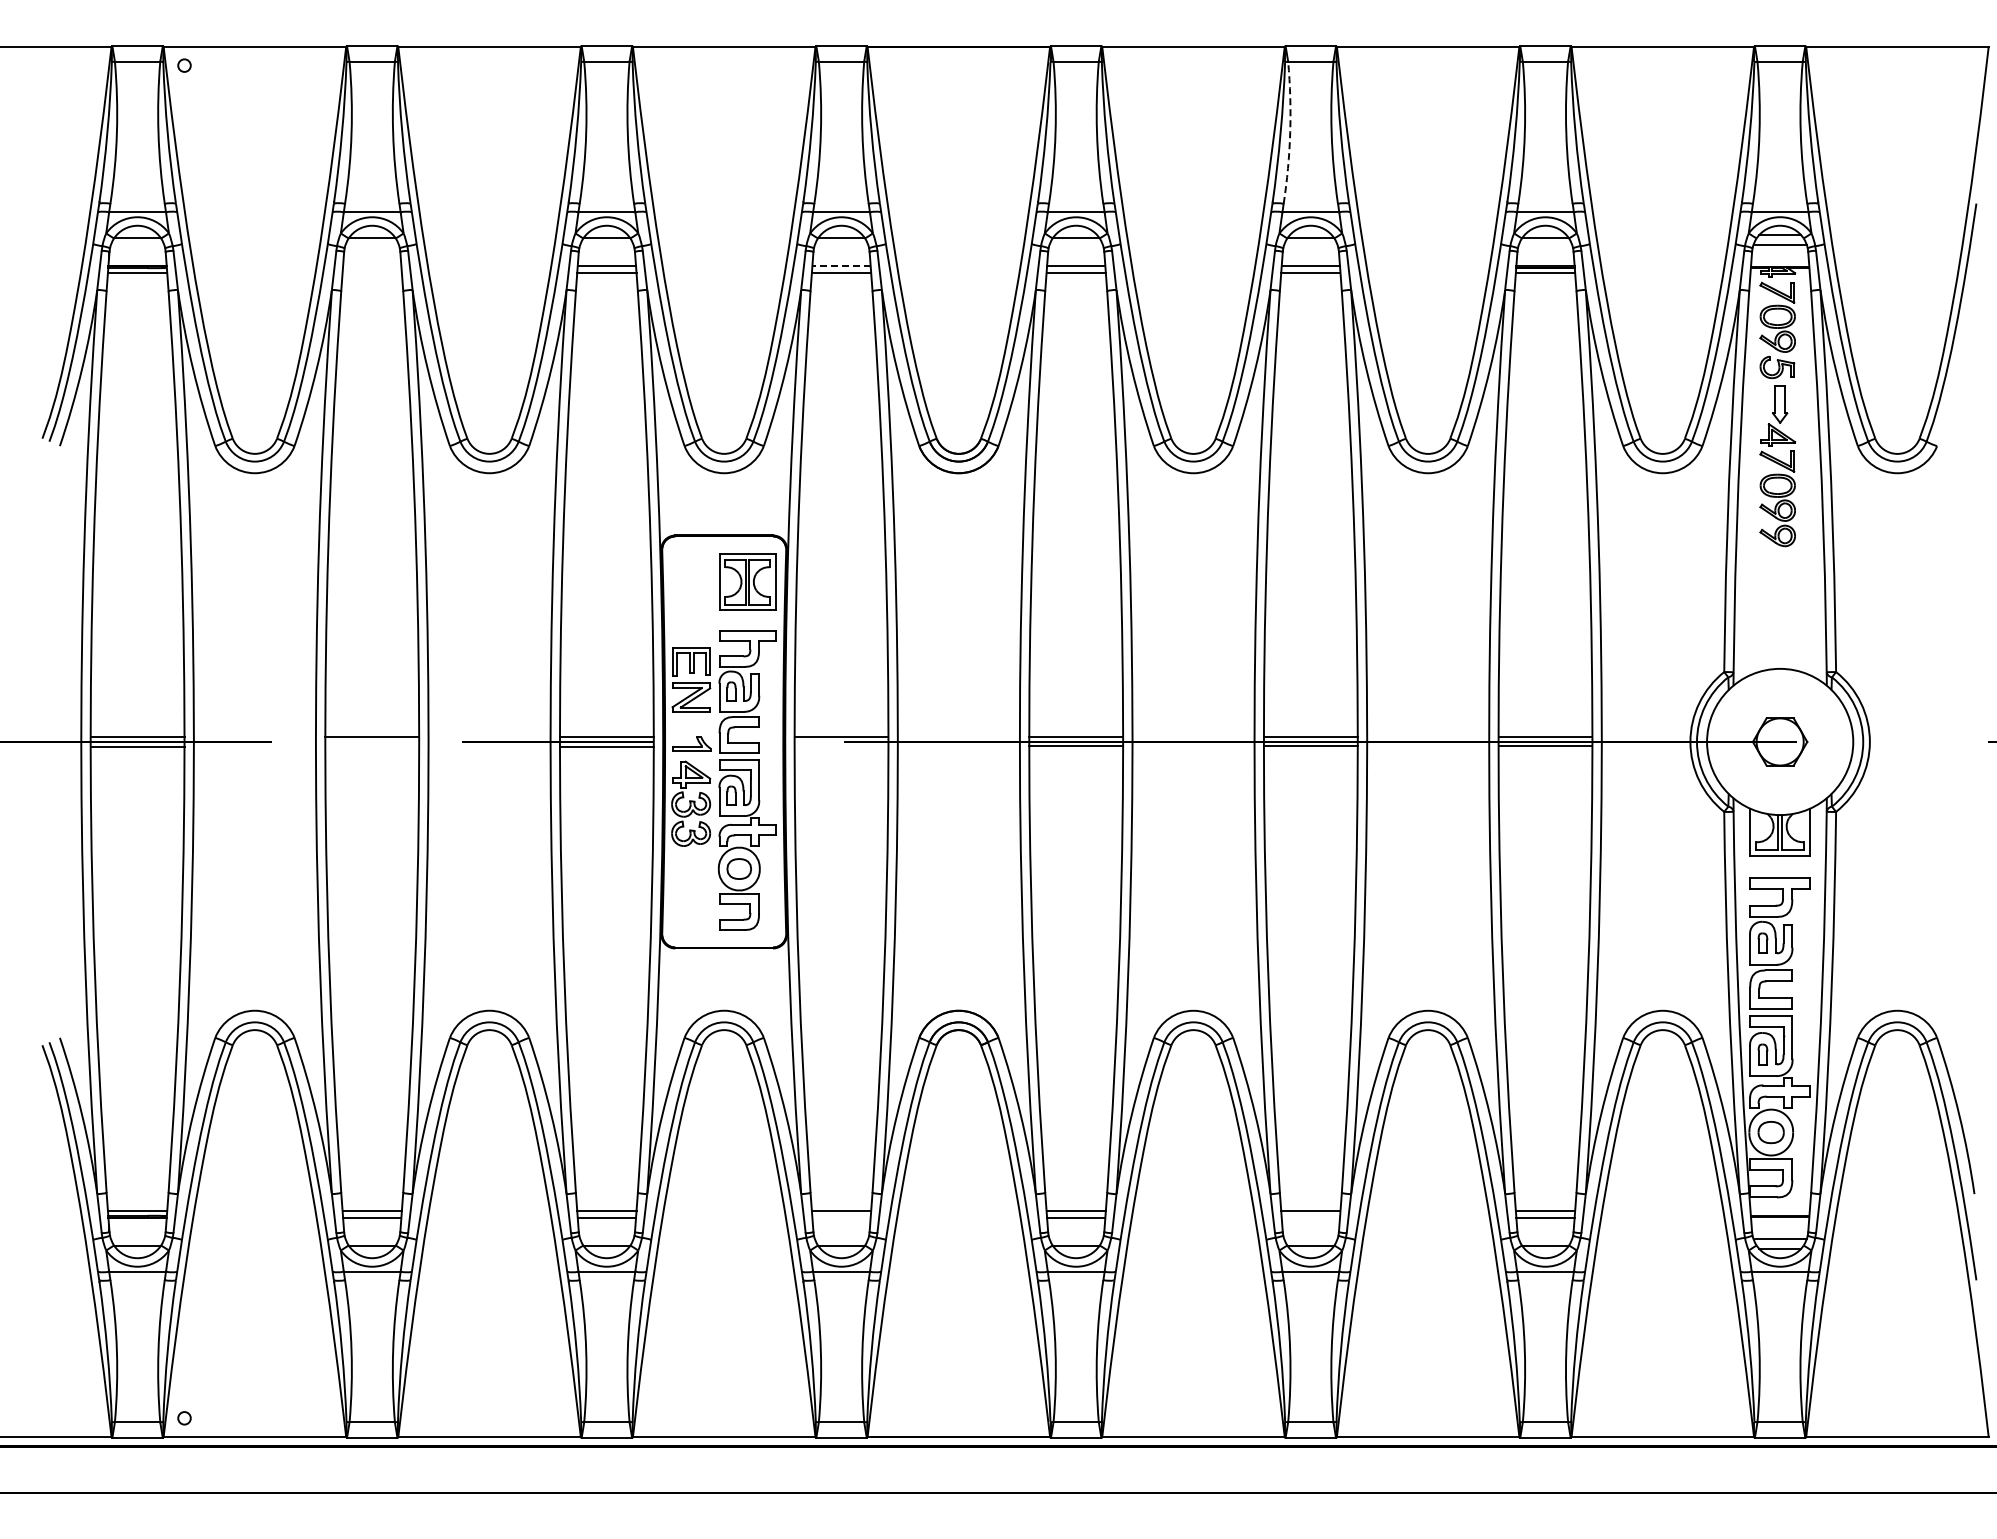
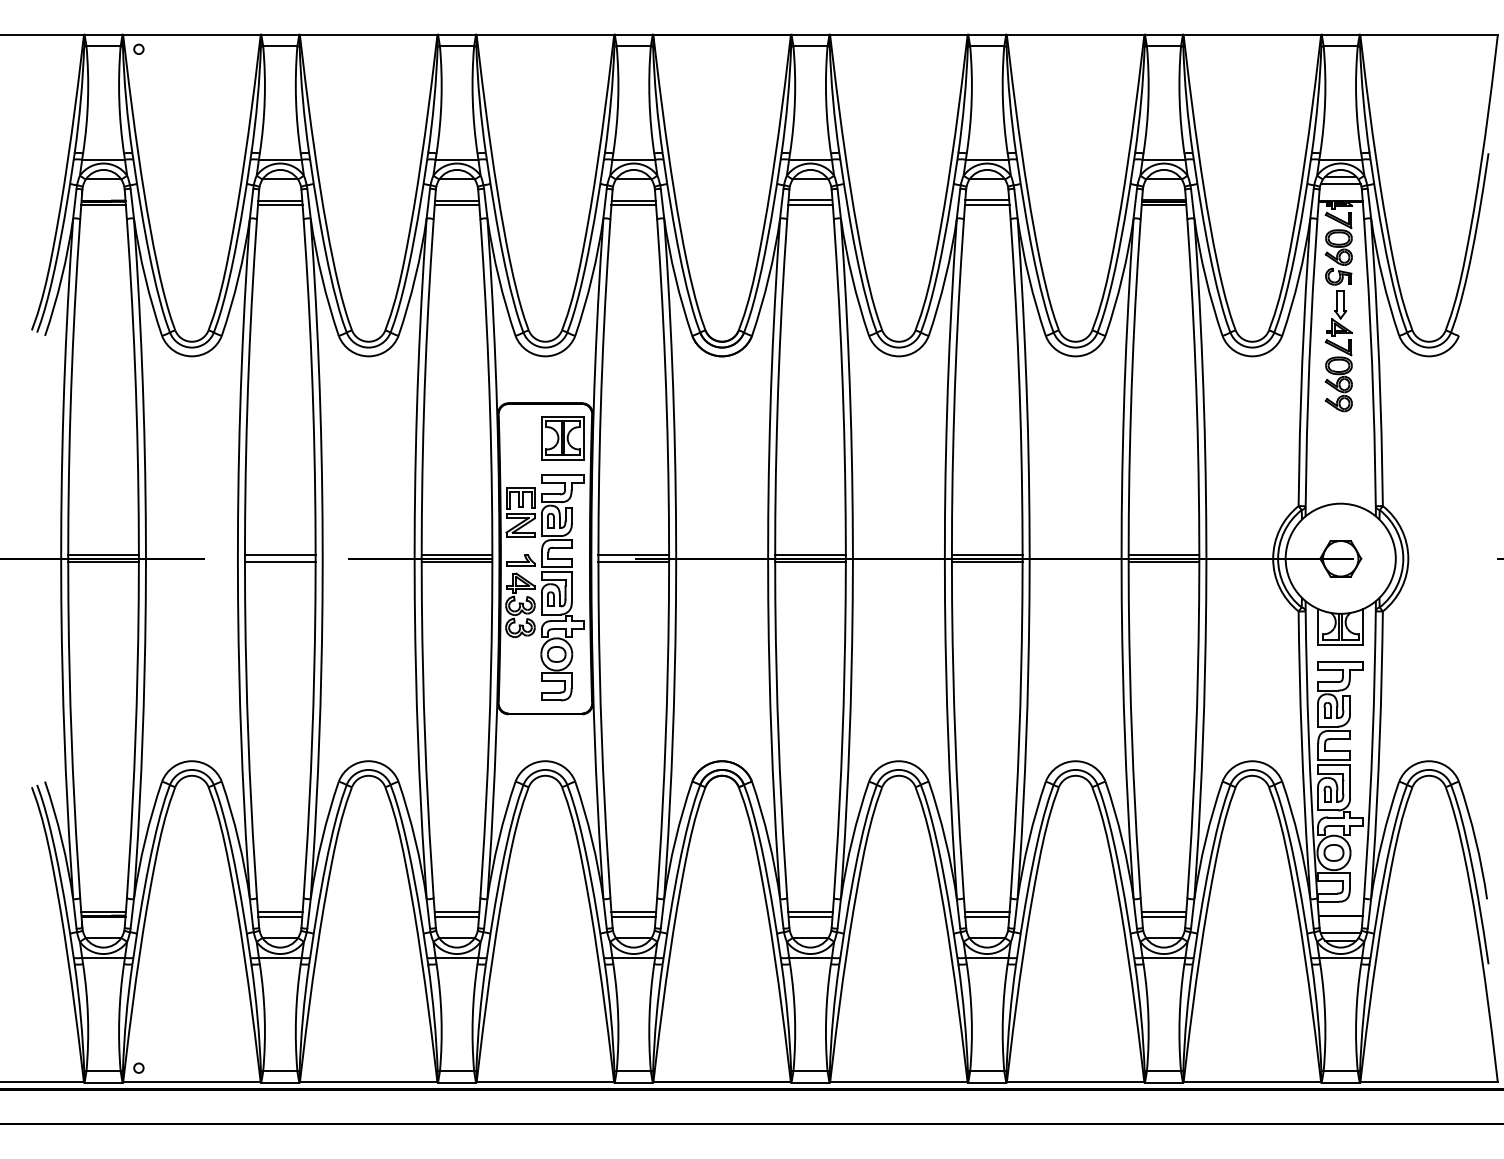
arc: (1290, 132) -> (971, 99), dashed -> solid
line: (372, 266) -> (280, 200), added
line: (841, 266) -> (633, 200), dashed -> solid
line: (371, 272) -> (279, 205), added
line: (372, 746) -> (280, 562), added
line: (841, 746) -> (633, 562), added
line: (841, 1217) -> (633, 916), added
line: (1310, 1217) -> (986, 916), added

